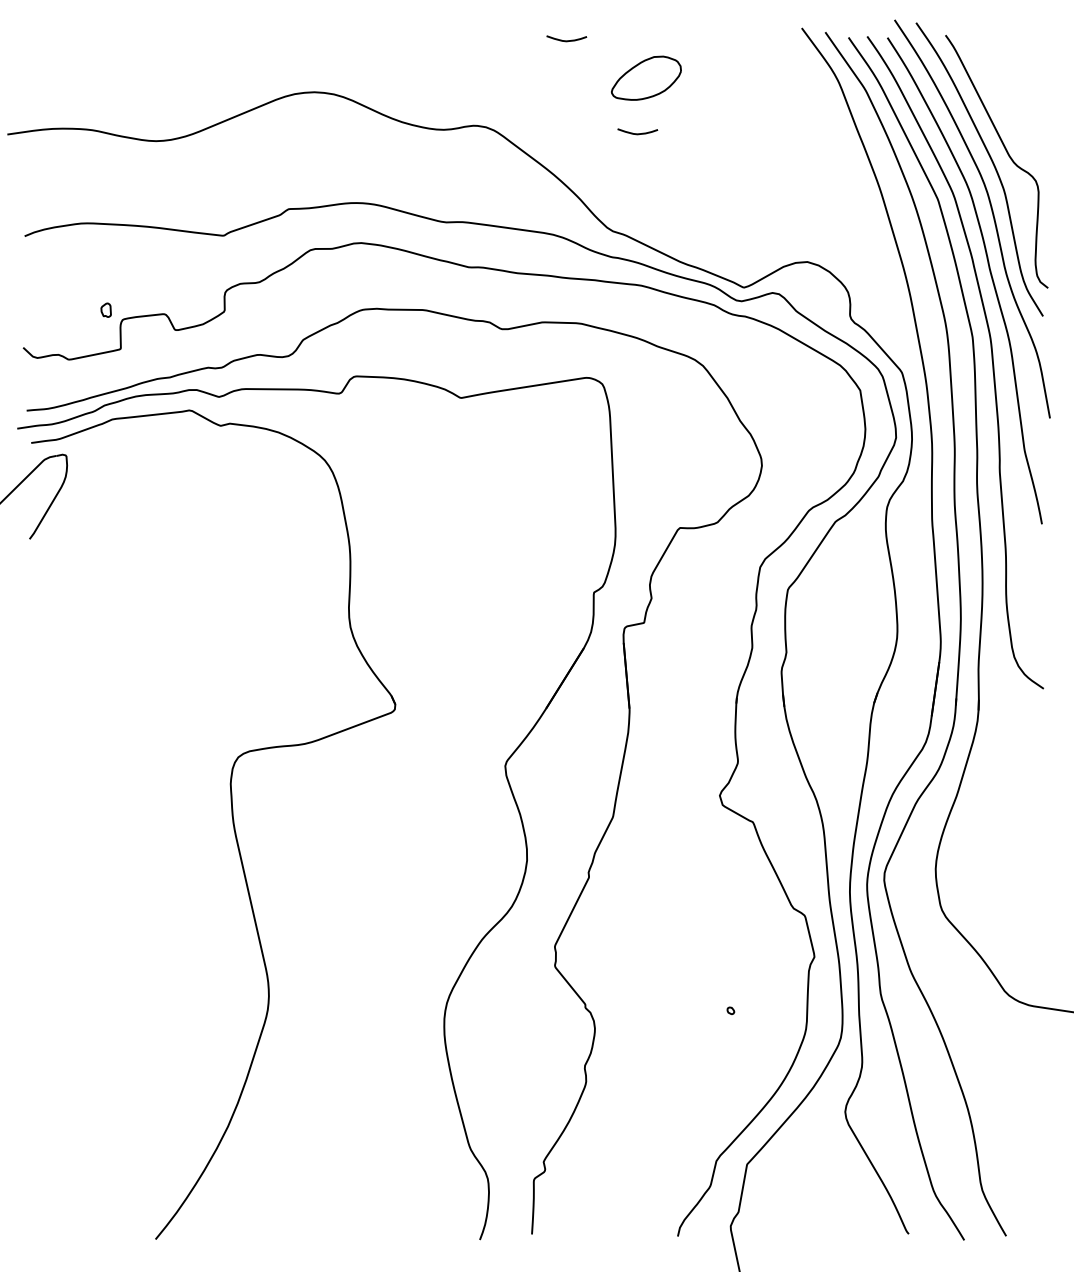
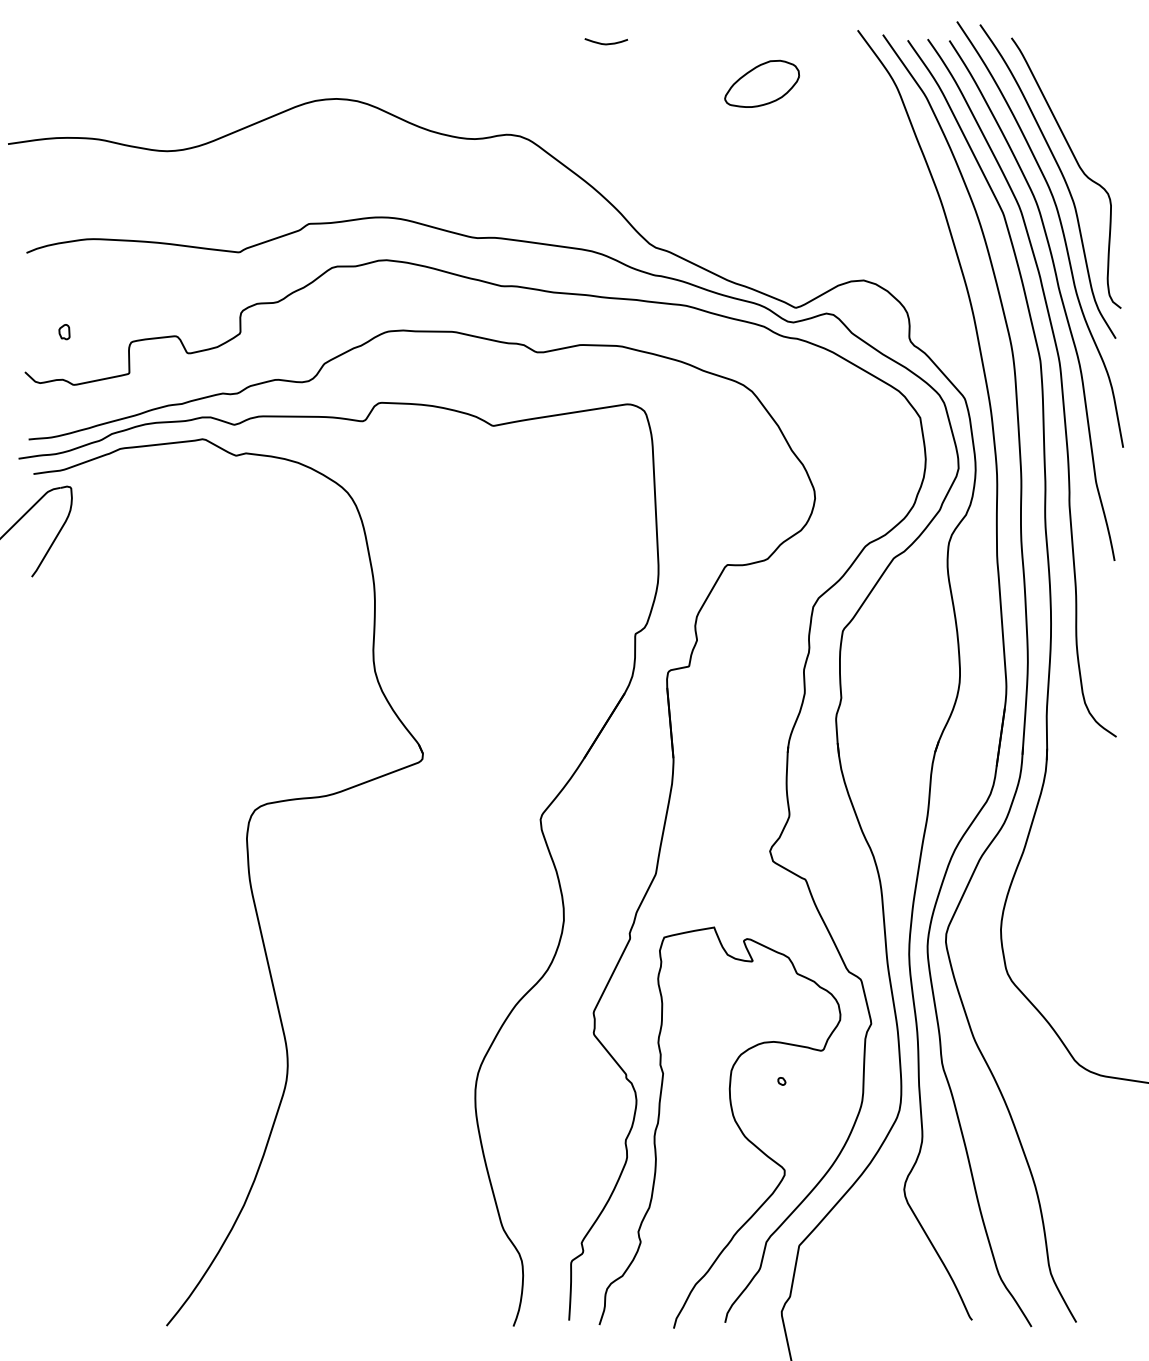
part: (646, 77) -> (762, 83), moved
curve: (637, 133) -> (681, 143), removed
part: (105, 309) -> (63, 331), moved
curve: (685, 1046) -> (733, 1119), added

